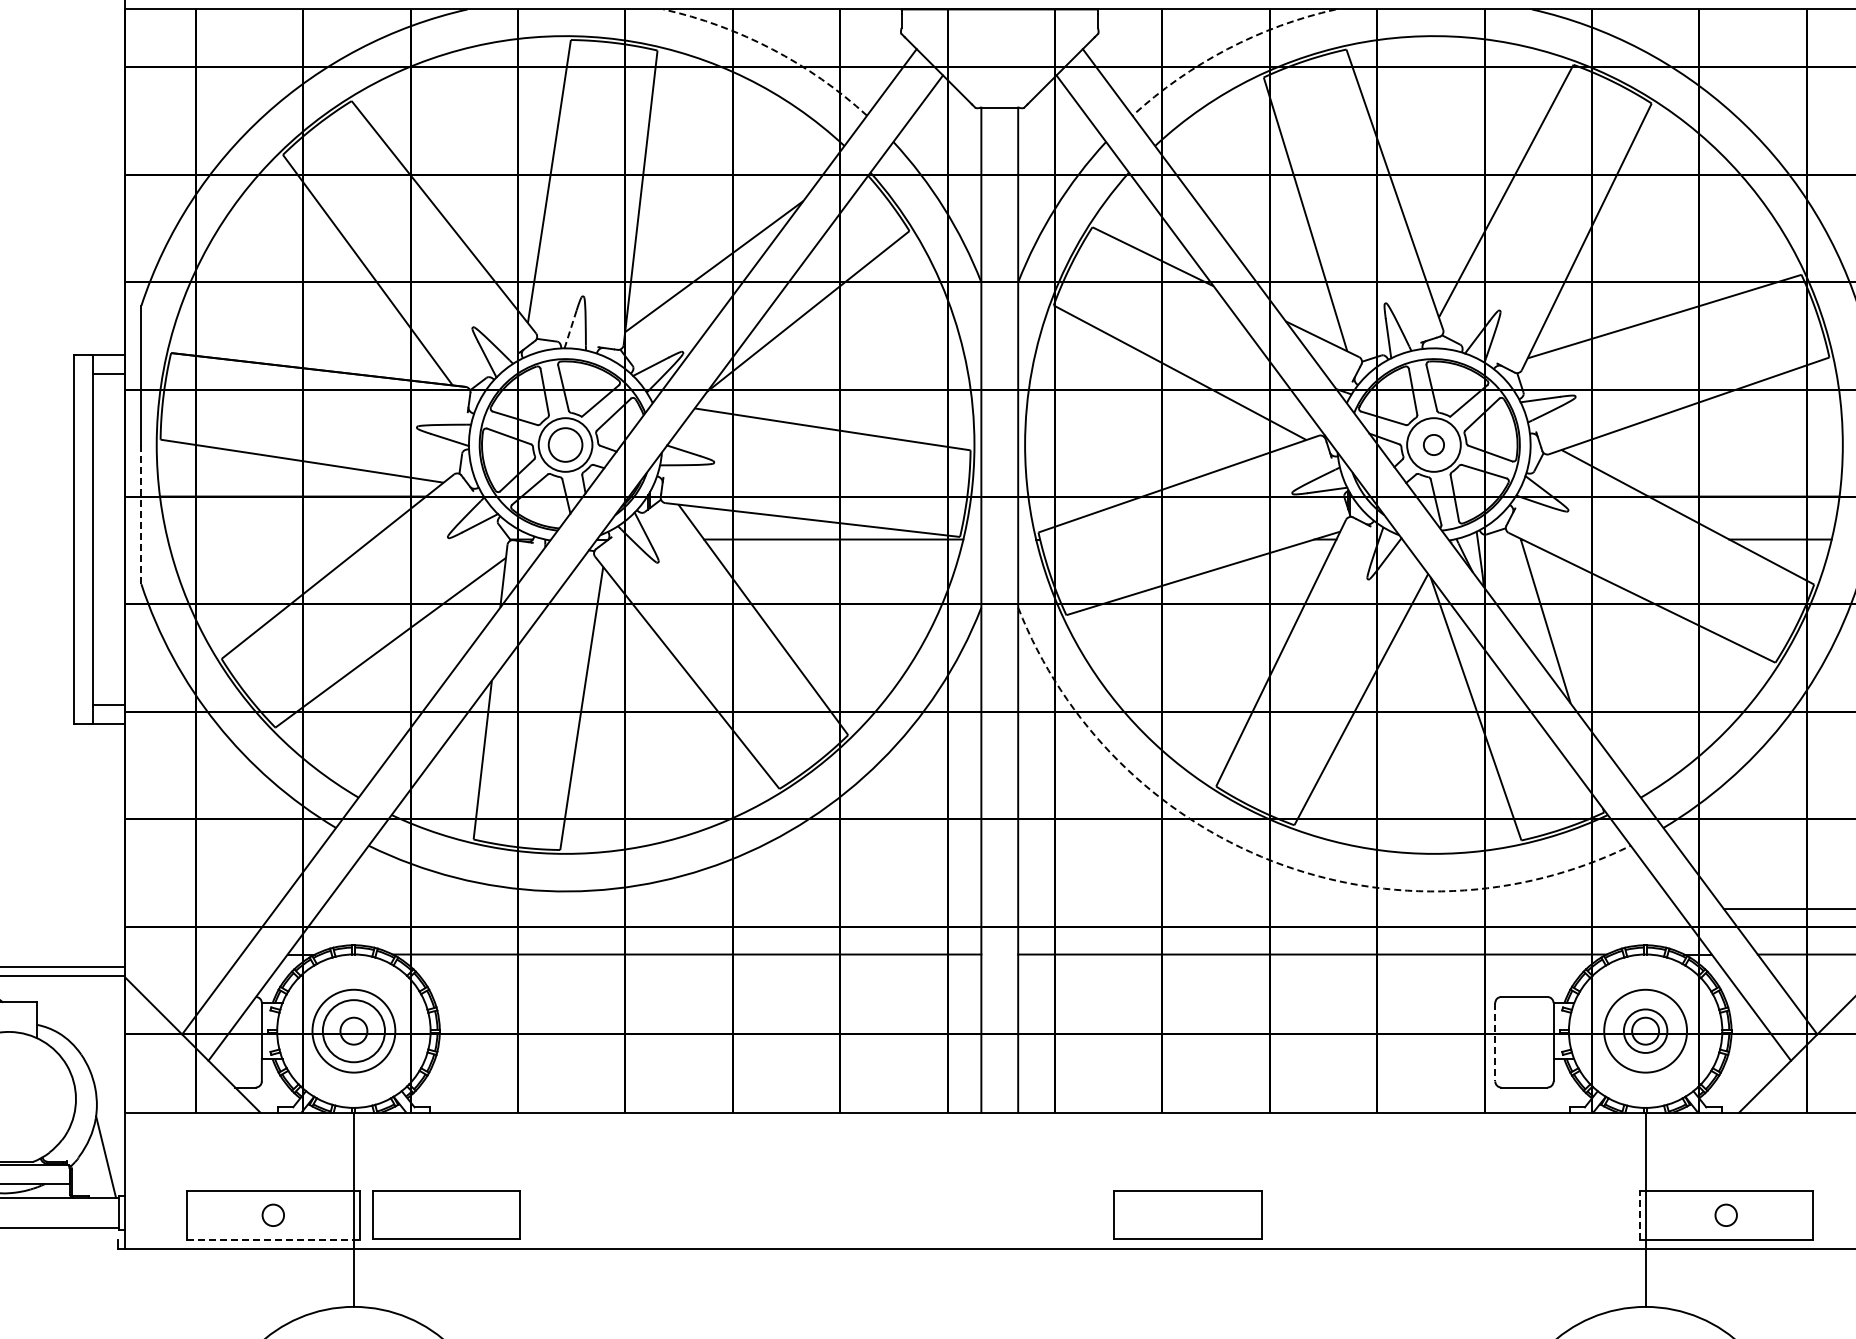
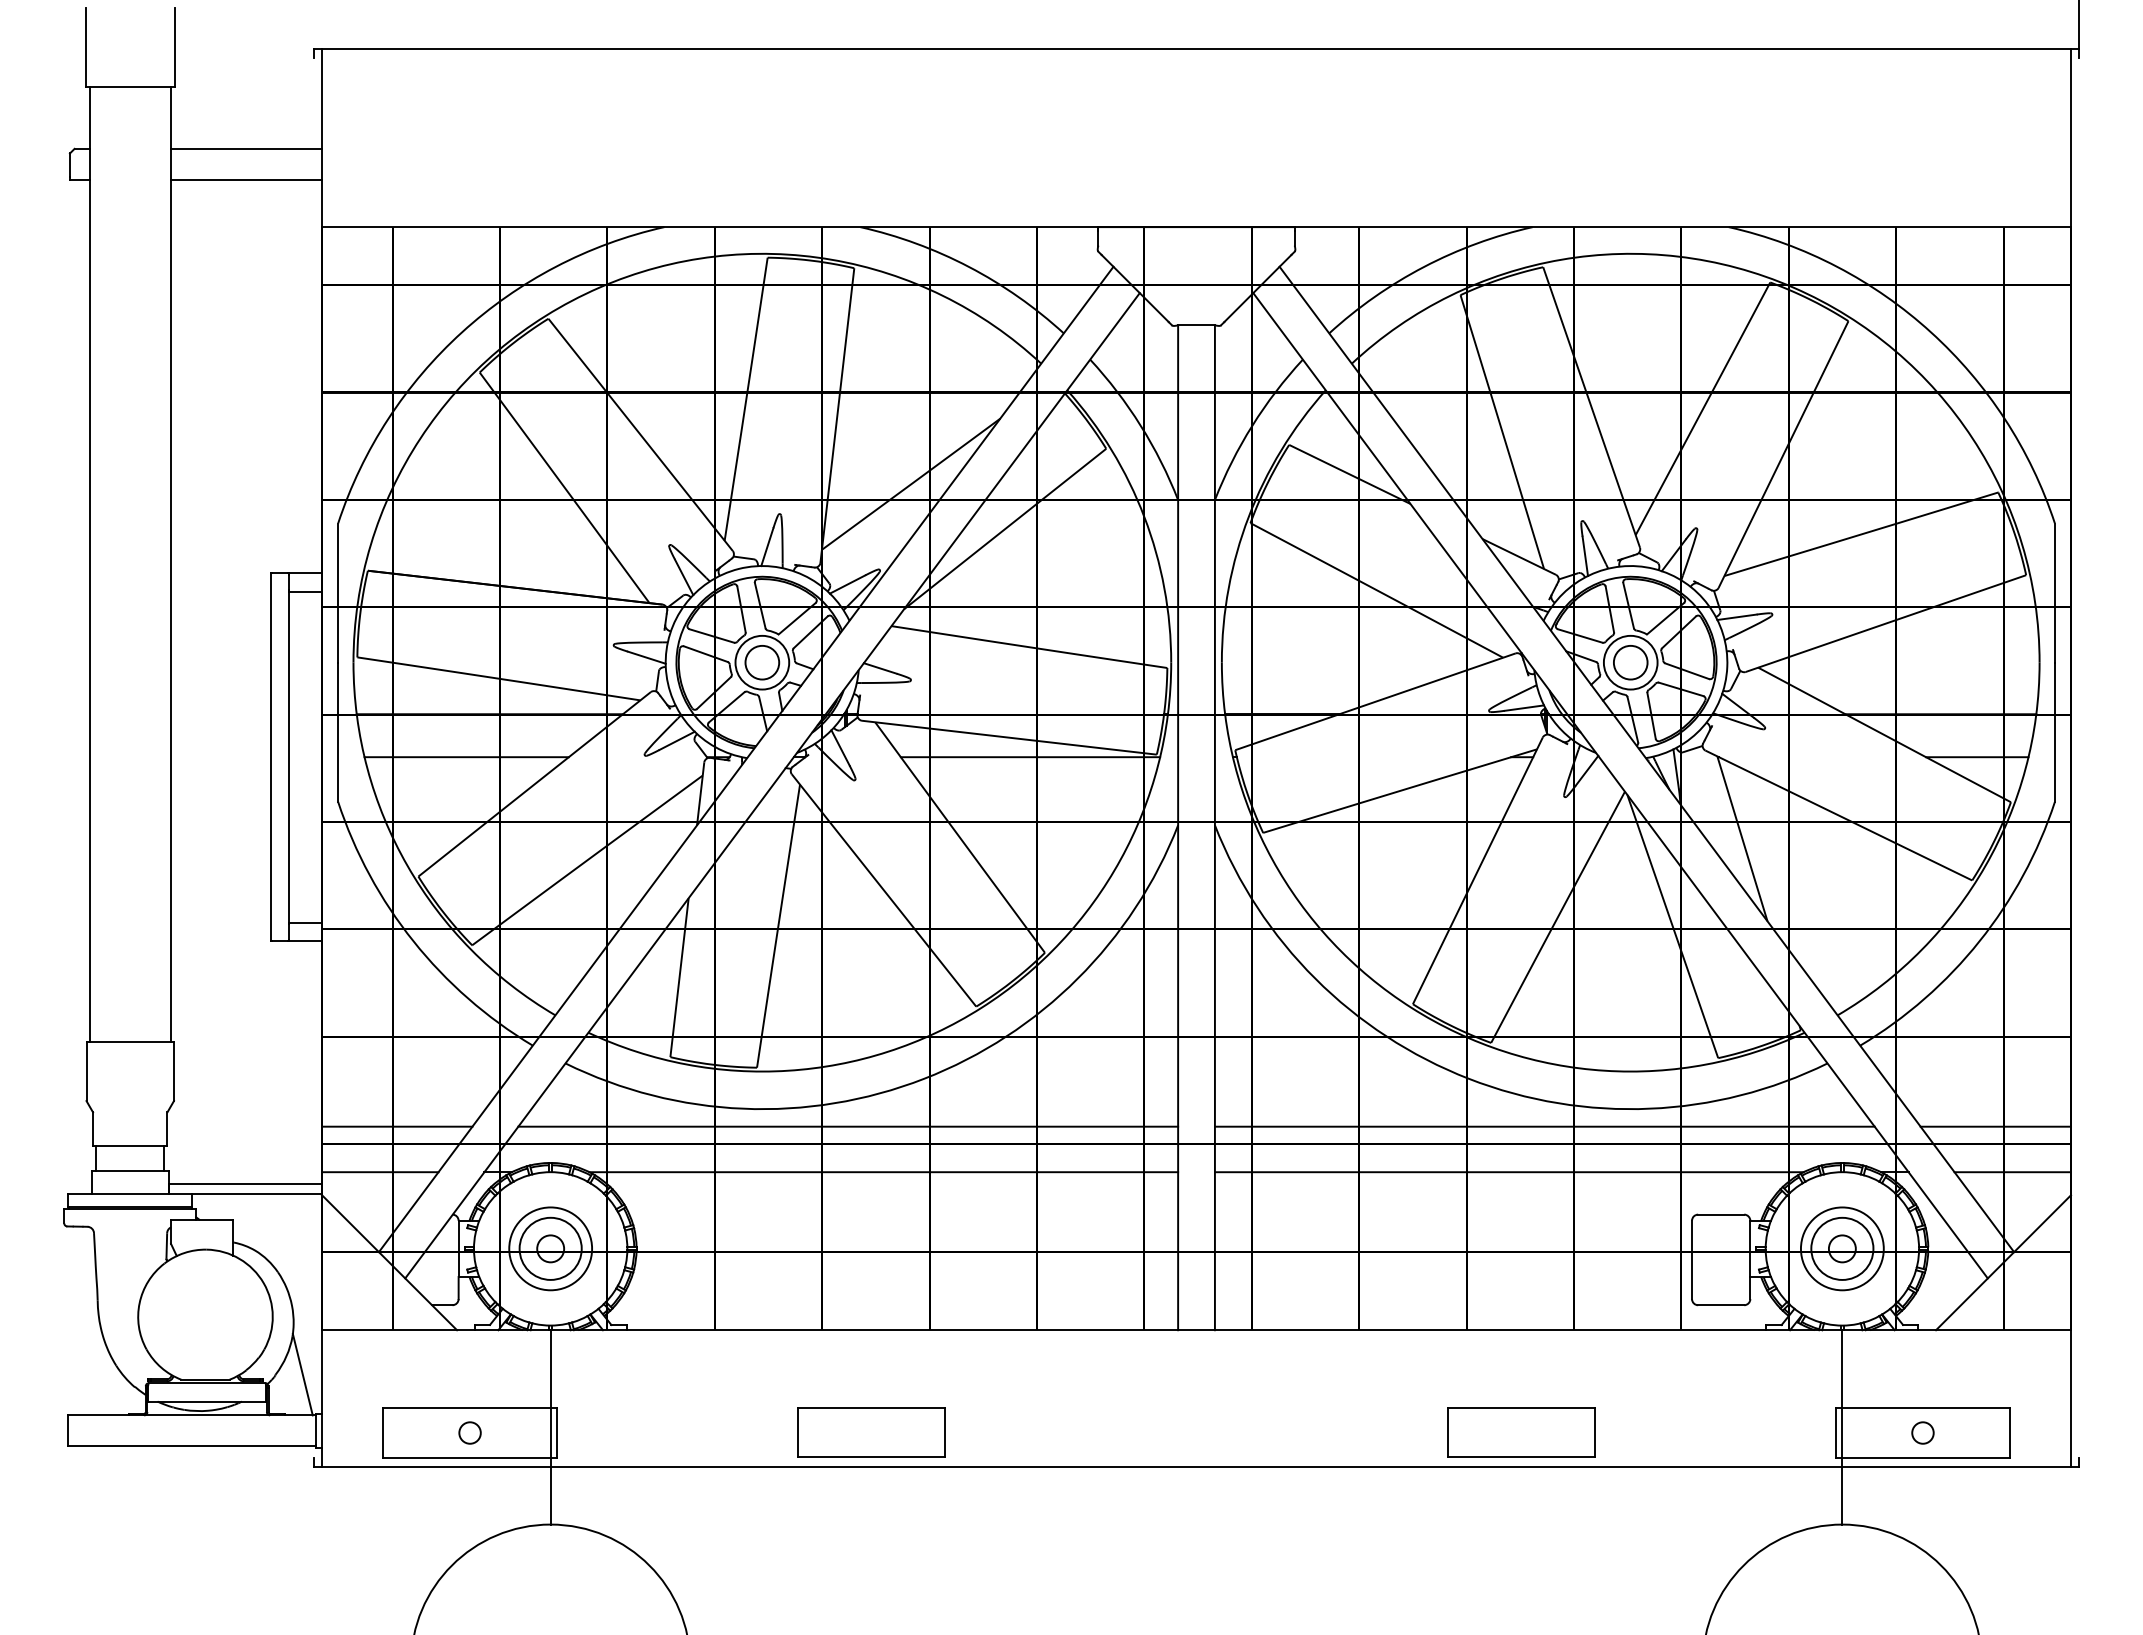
arc: (772, 48) -> (969, 266), dashed -> solid
arc: (1227, 48) -> (1424, 266), dashed -> solid
line: (570, 329) -> (767, 547), dashed -> solid
circle: (1433, 444) -> (1630, 662), size x1.67
line: (141, 514) -> (338, 732), dashed -> solid
line: (269, 539) -> (466, 757), added
arc: (1271, 860) -> (1468, 1078), dashed -> solid
line: (200, 908) -> (397, 1126), added
line: (651, 908) -> (848, 1126), added
line: (1347, 908) -> (1544, 1126), added
line: (183, 954) -> (380, 1172), added
circle: (1645, 1030) -> (1842, 1248), size x1.43
line: (1495, 1042) -> (1692, 1260), dashed -> solid
part: (446, 1214) -> (871, 1432), moved
part: (1187, 1214) -> (1521, 1432), moved
line: (1639, 1215) -> (1836, 1433), dashed -> solid
line: (273, 1239) -> (470, 1457), dashed -> solid

